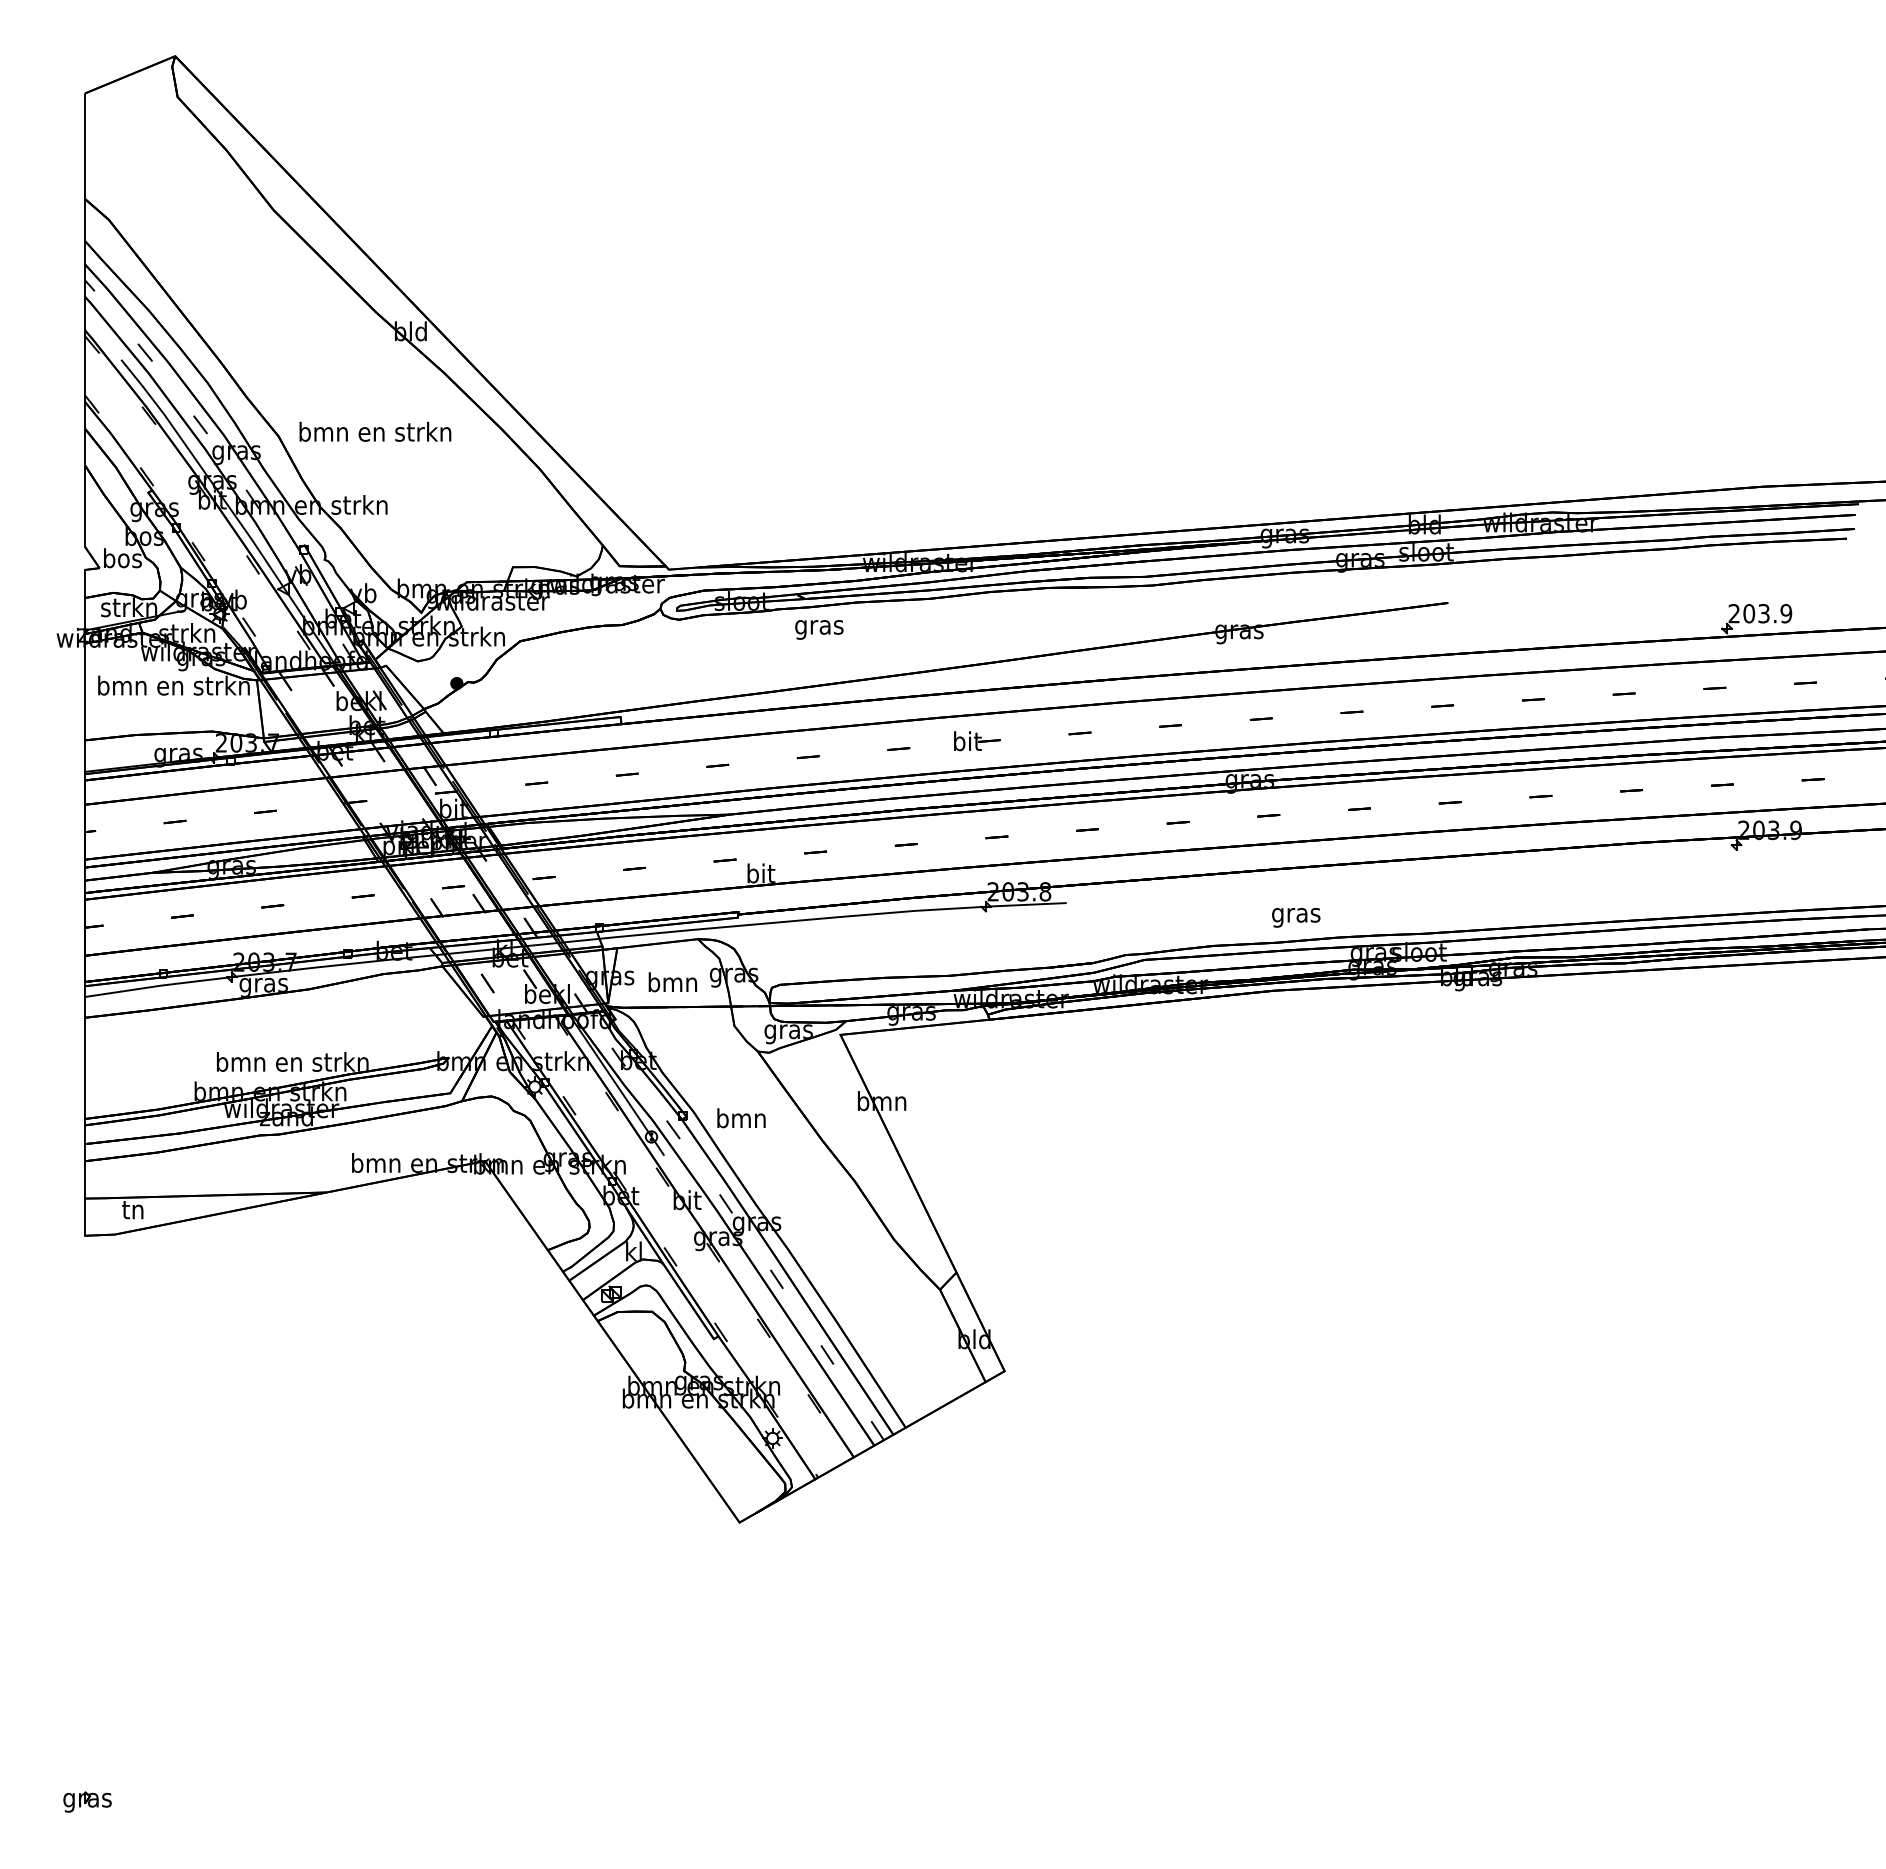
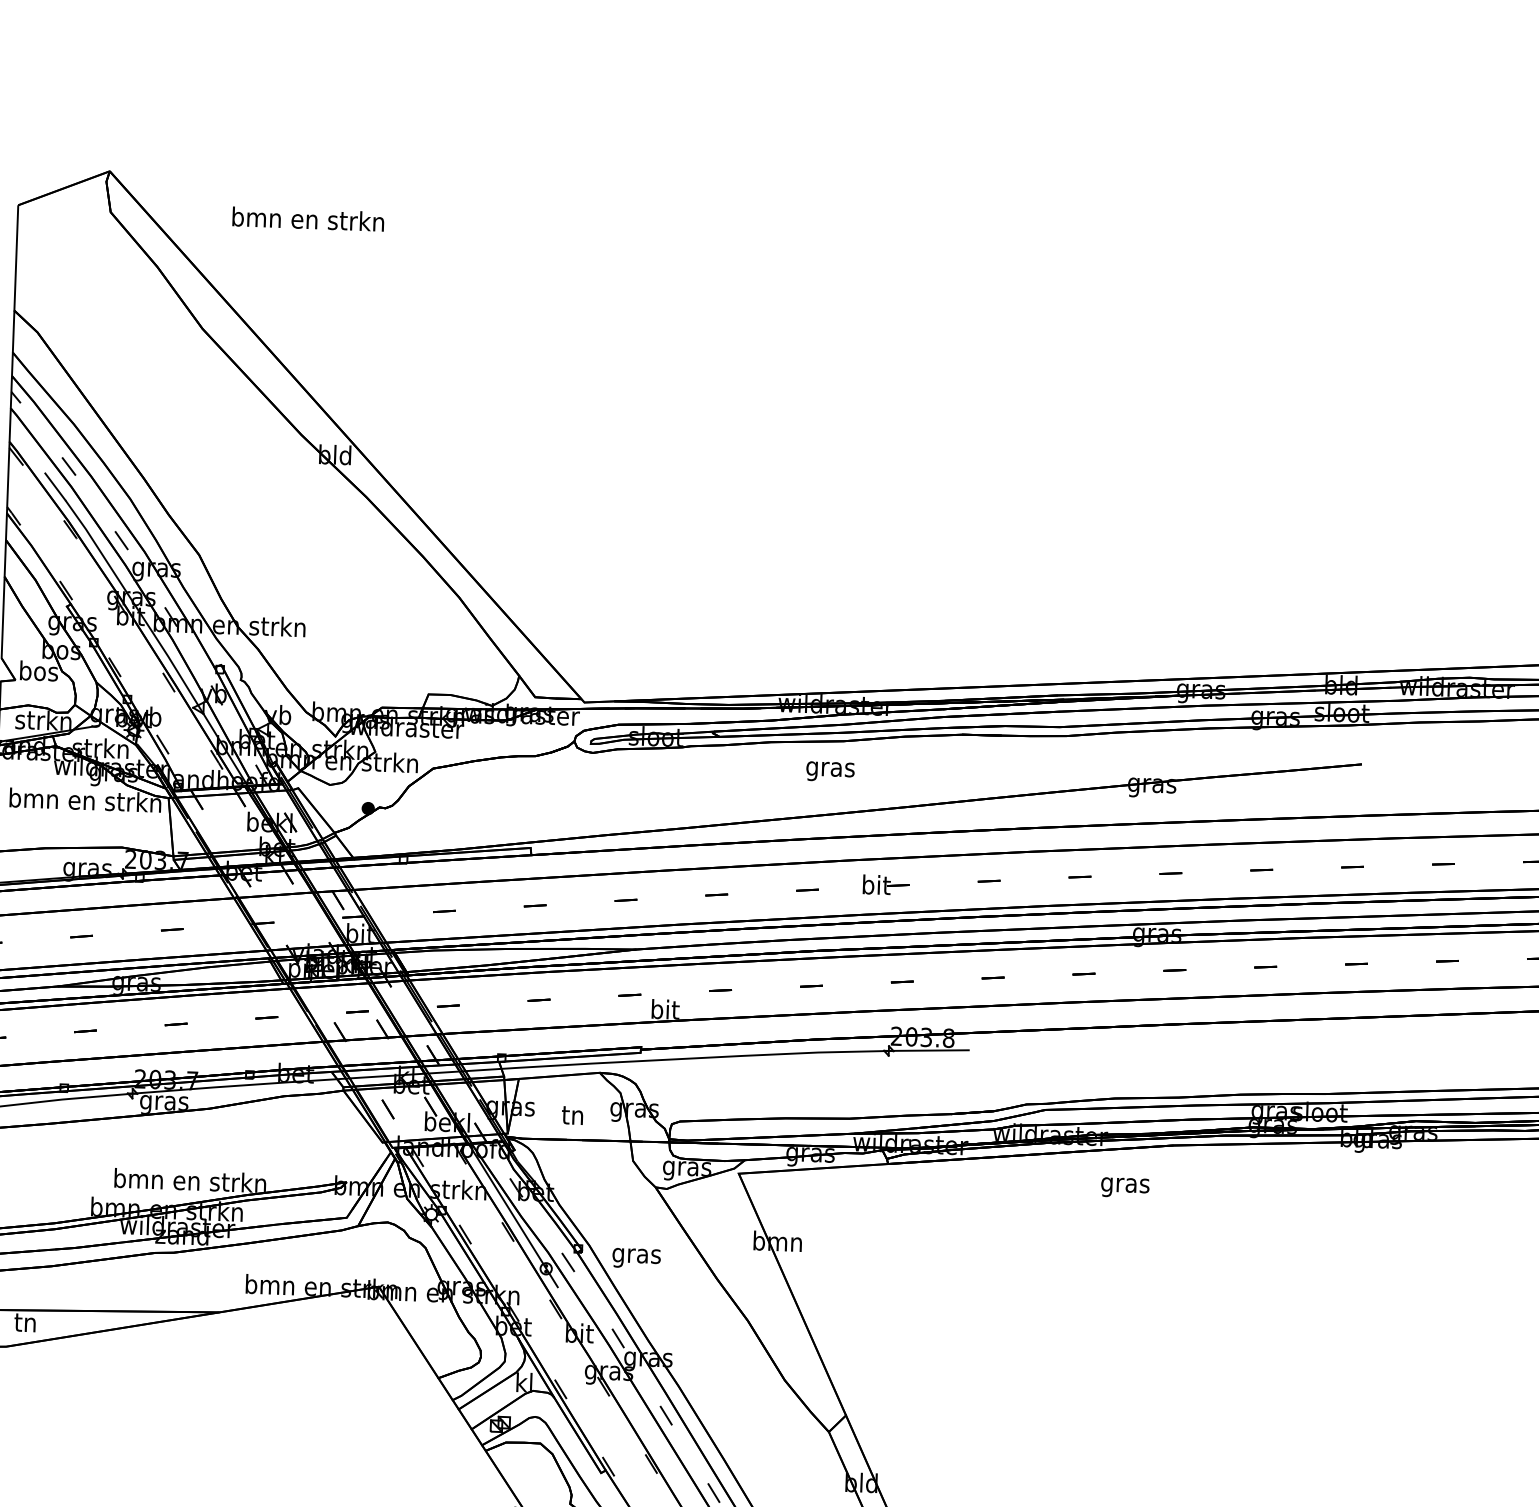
text: (375, 431) -> (308, 218), moved
text: (819, 629) -> (830, 771), moved
text: (1296, 917) -> (1125, 1187), moved
text: (672, 982) -> (572, 1115), bmn -> tn
text: (741, 1120) -> (636, 1255), bmn -> gras

